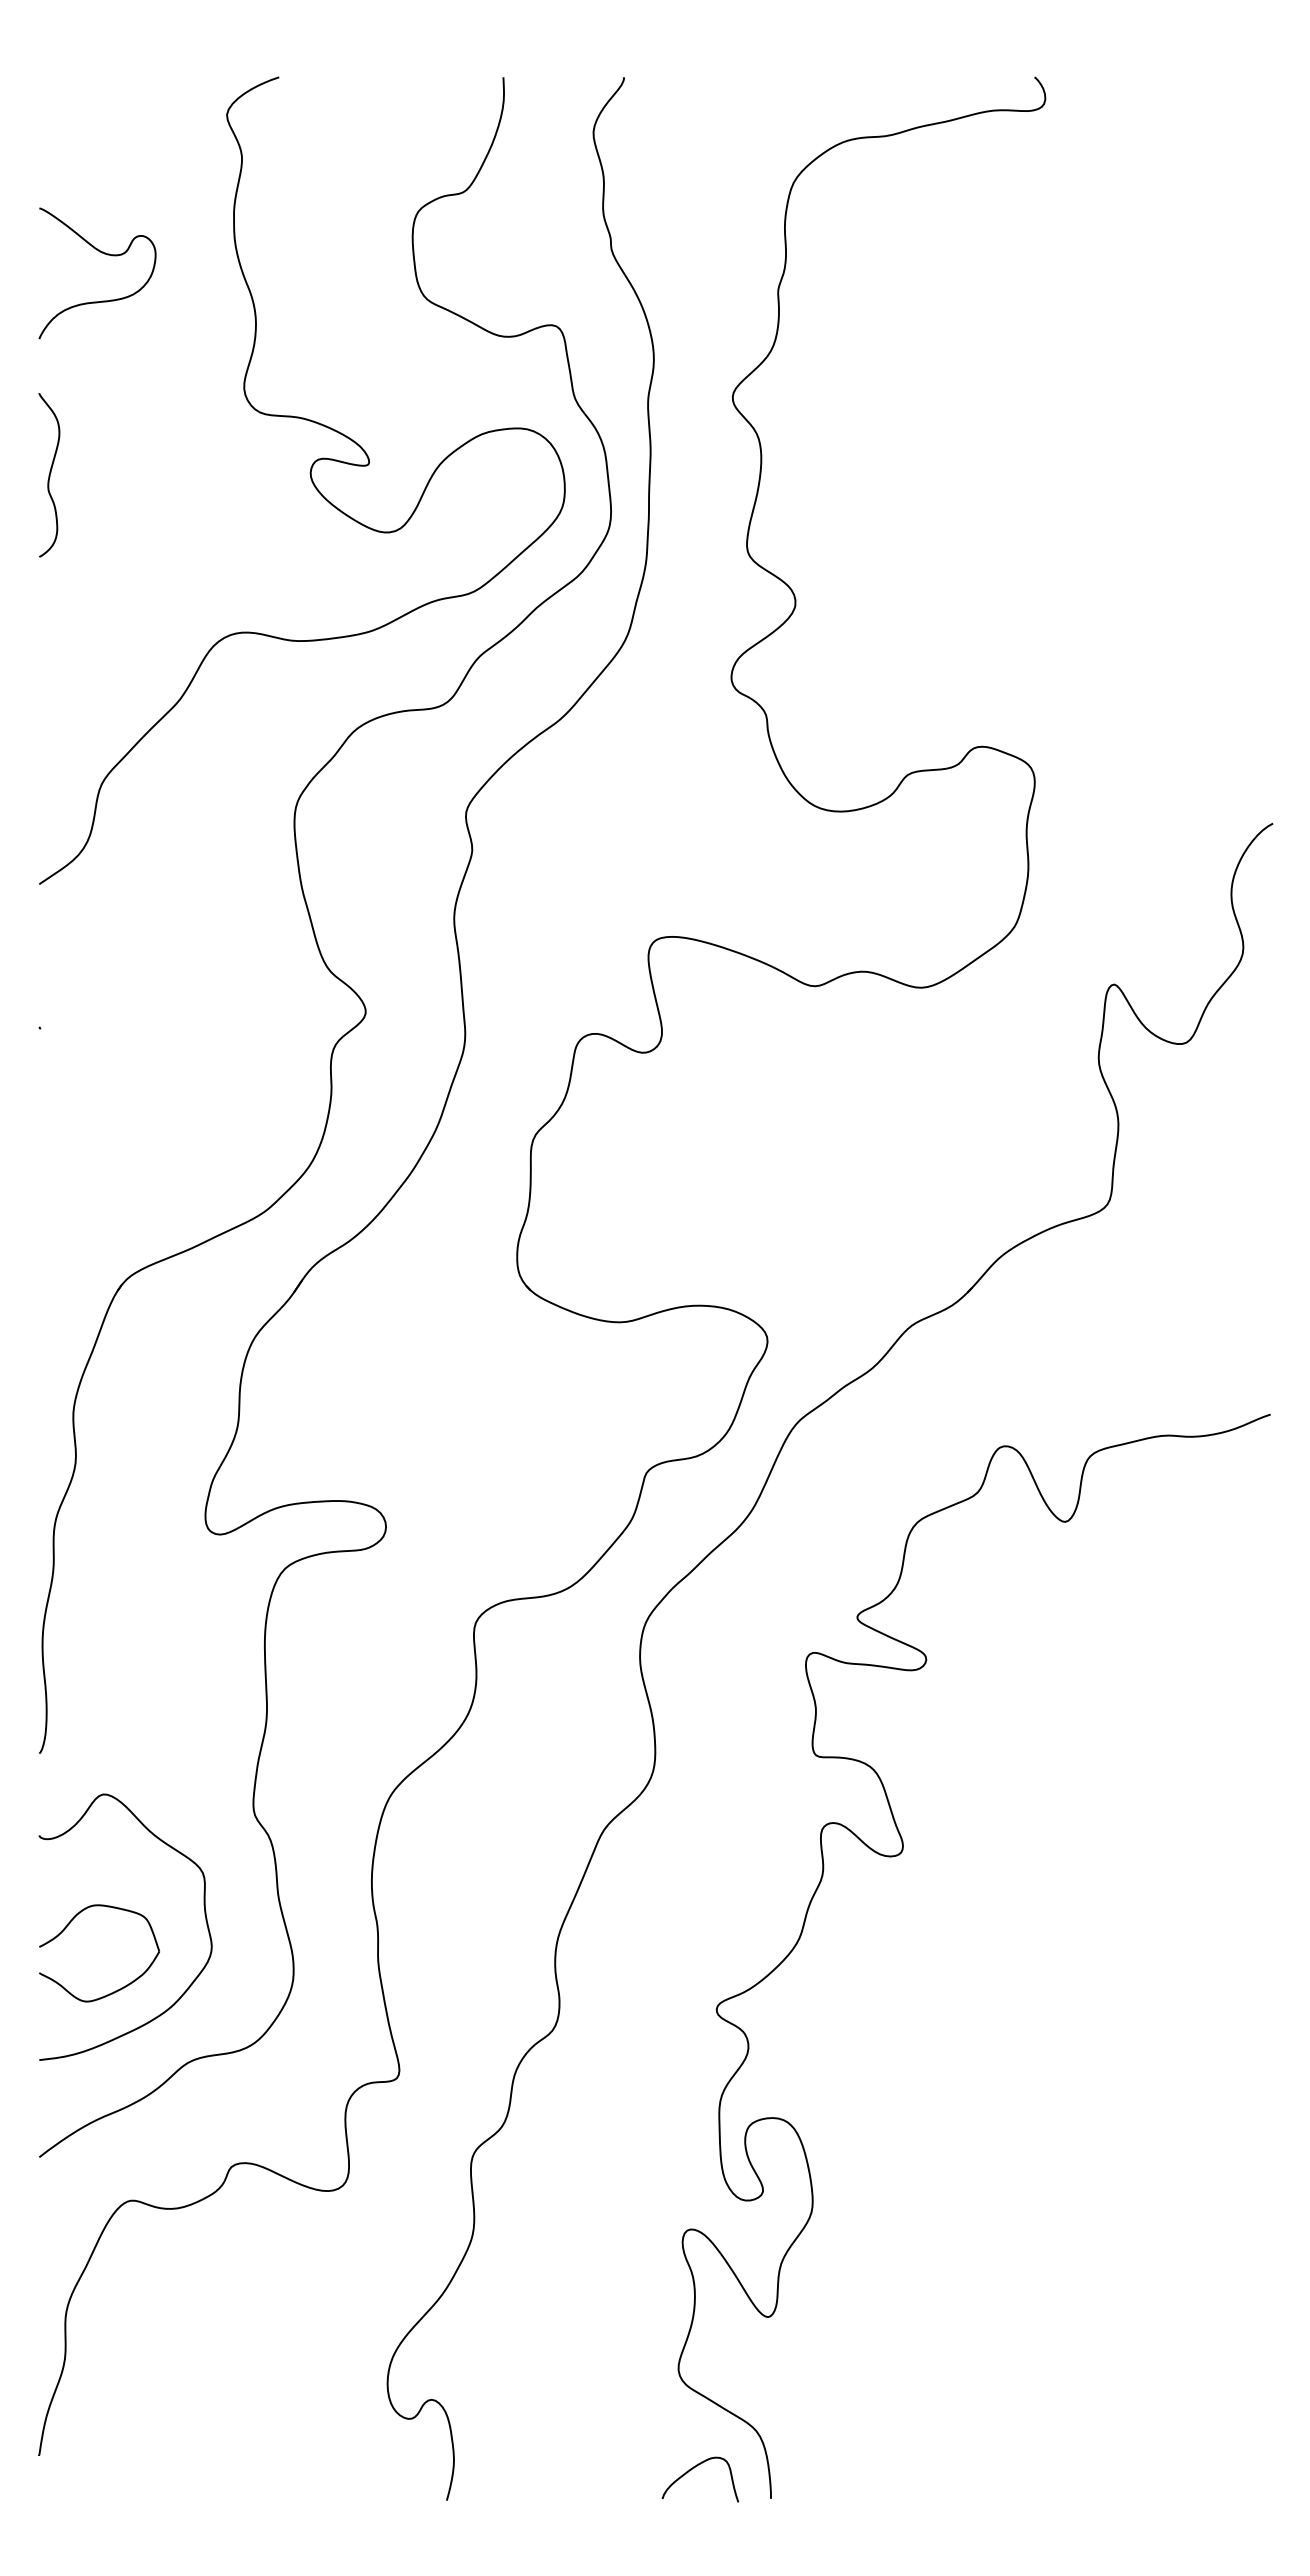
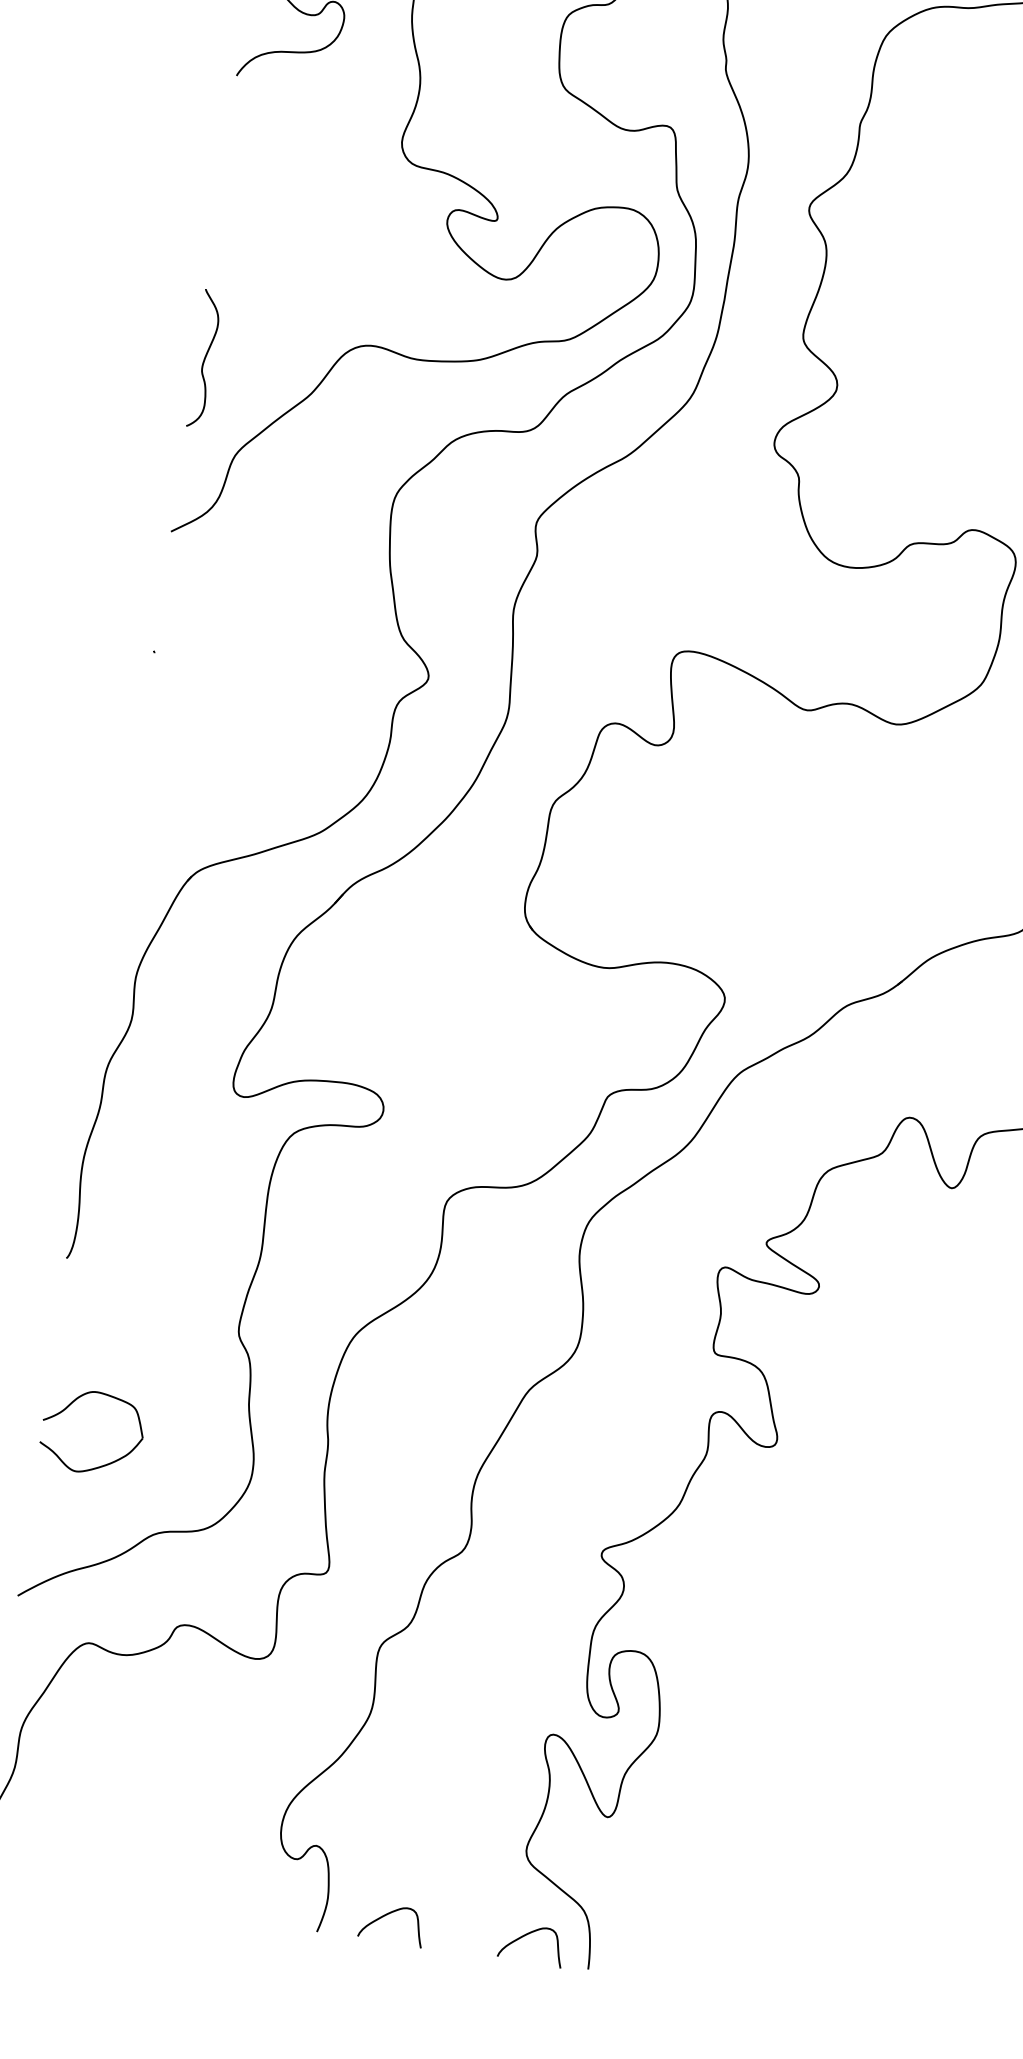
curve: (49, 475) -> (204, 359), moved
curve: (204, 1915) -> (184, 1413), removed
curve: (527, 2468) -> (388, 1914), added

